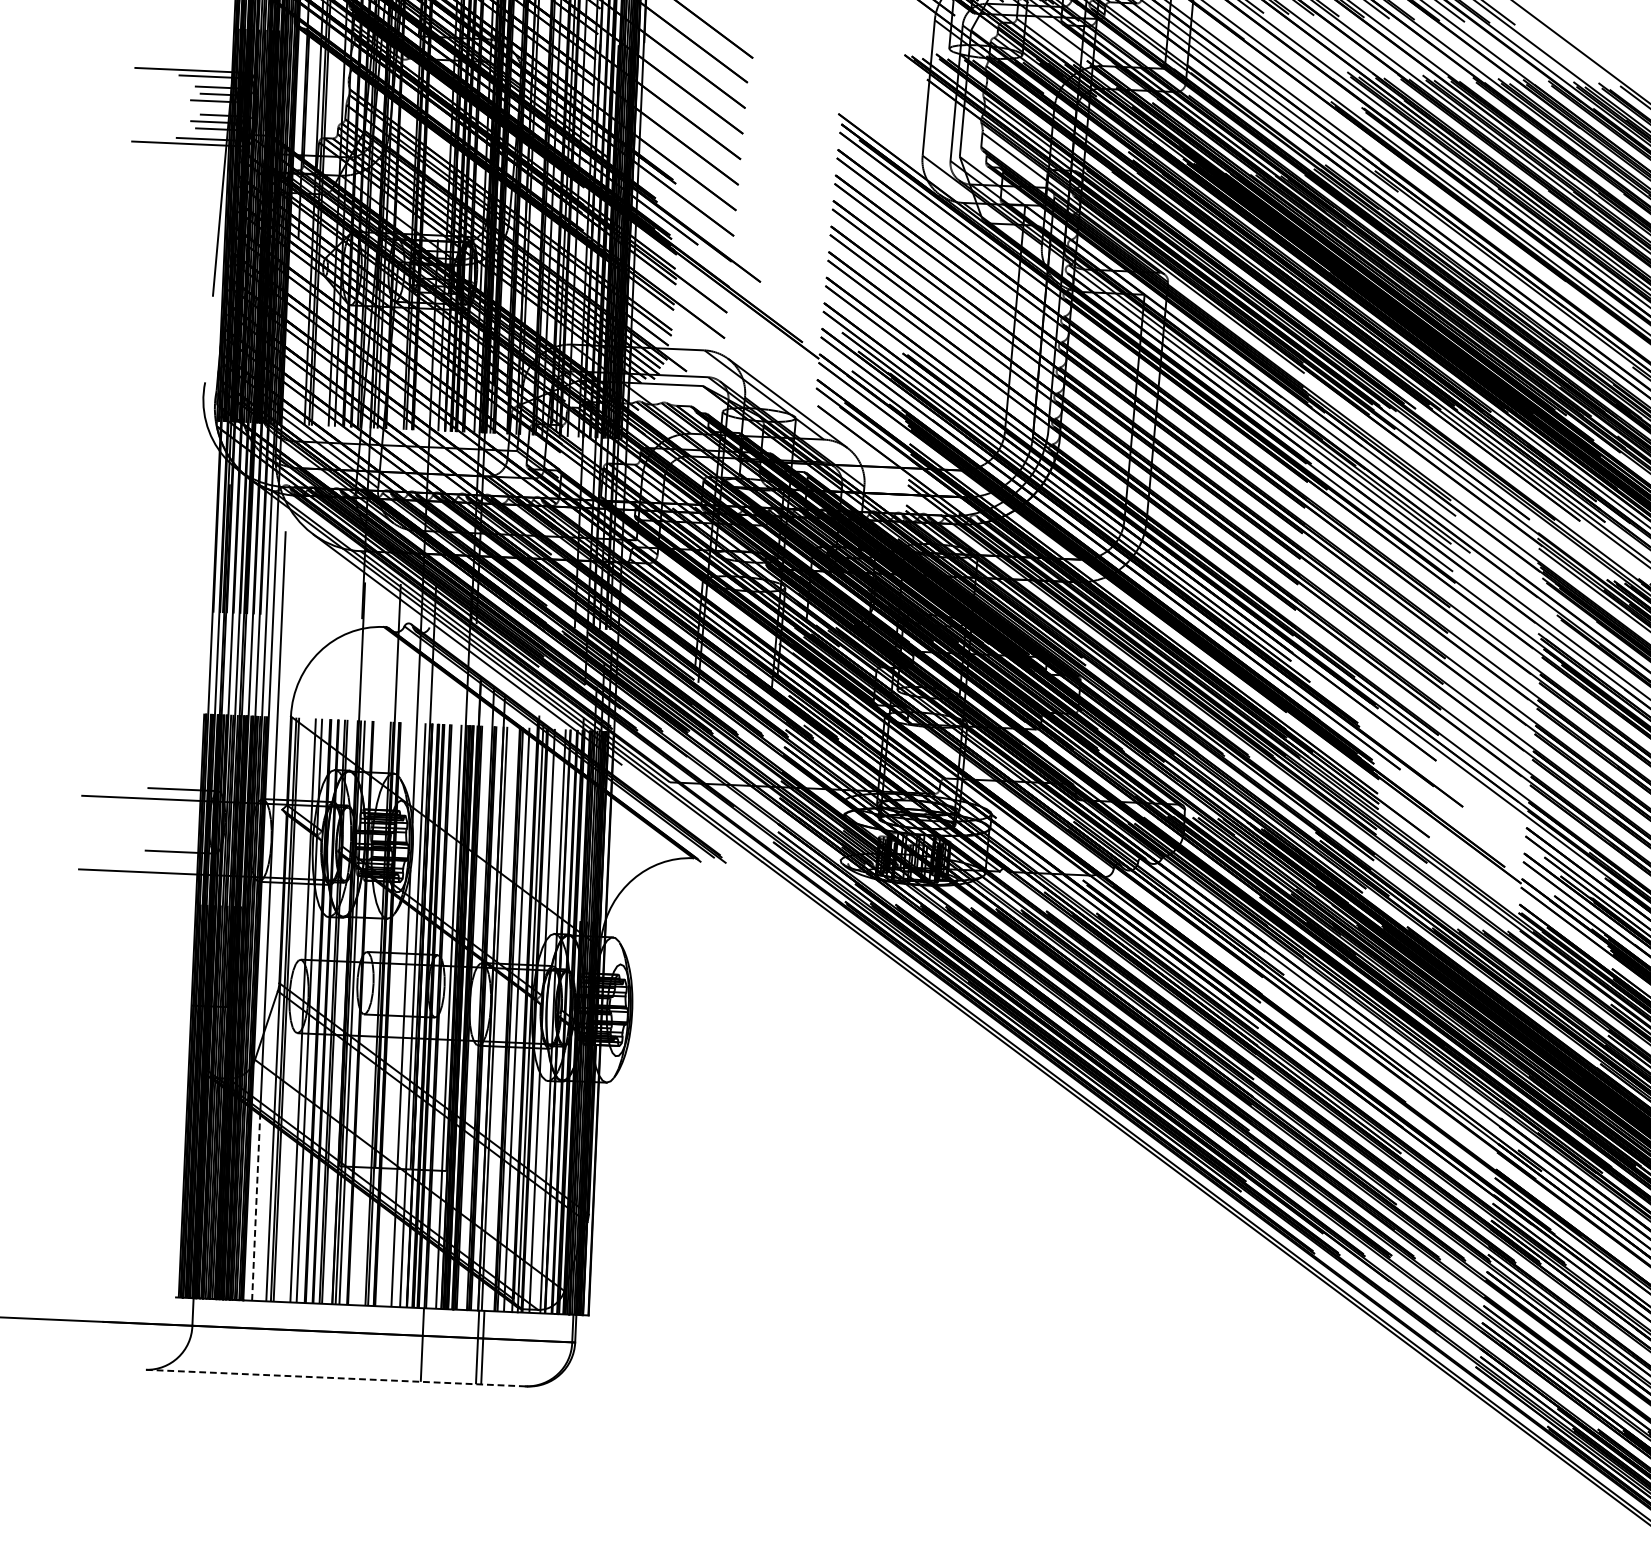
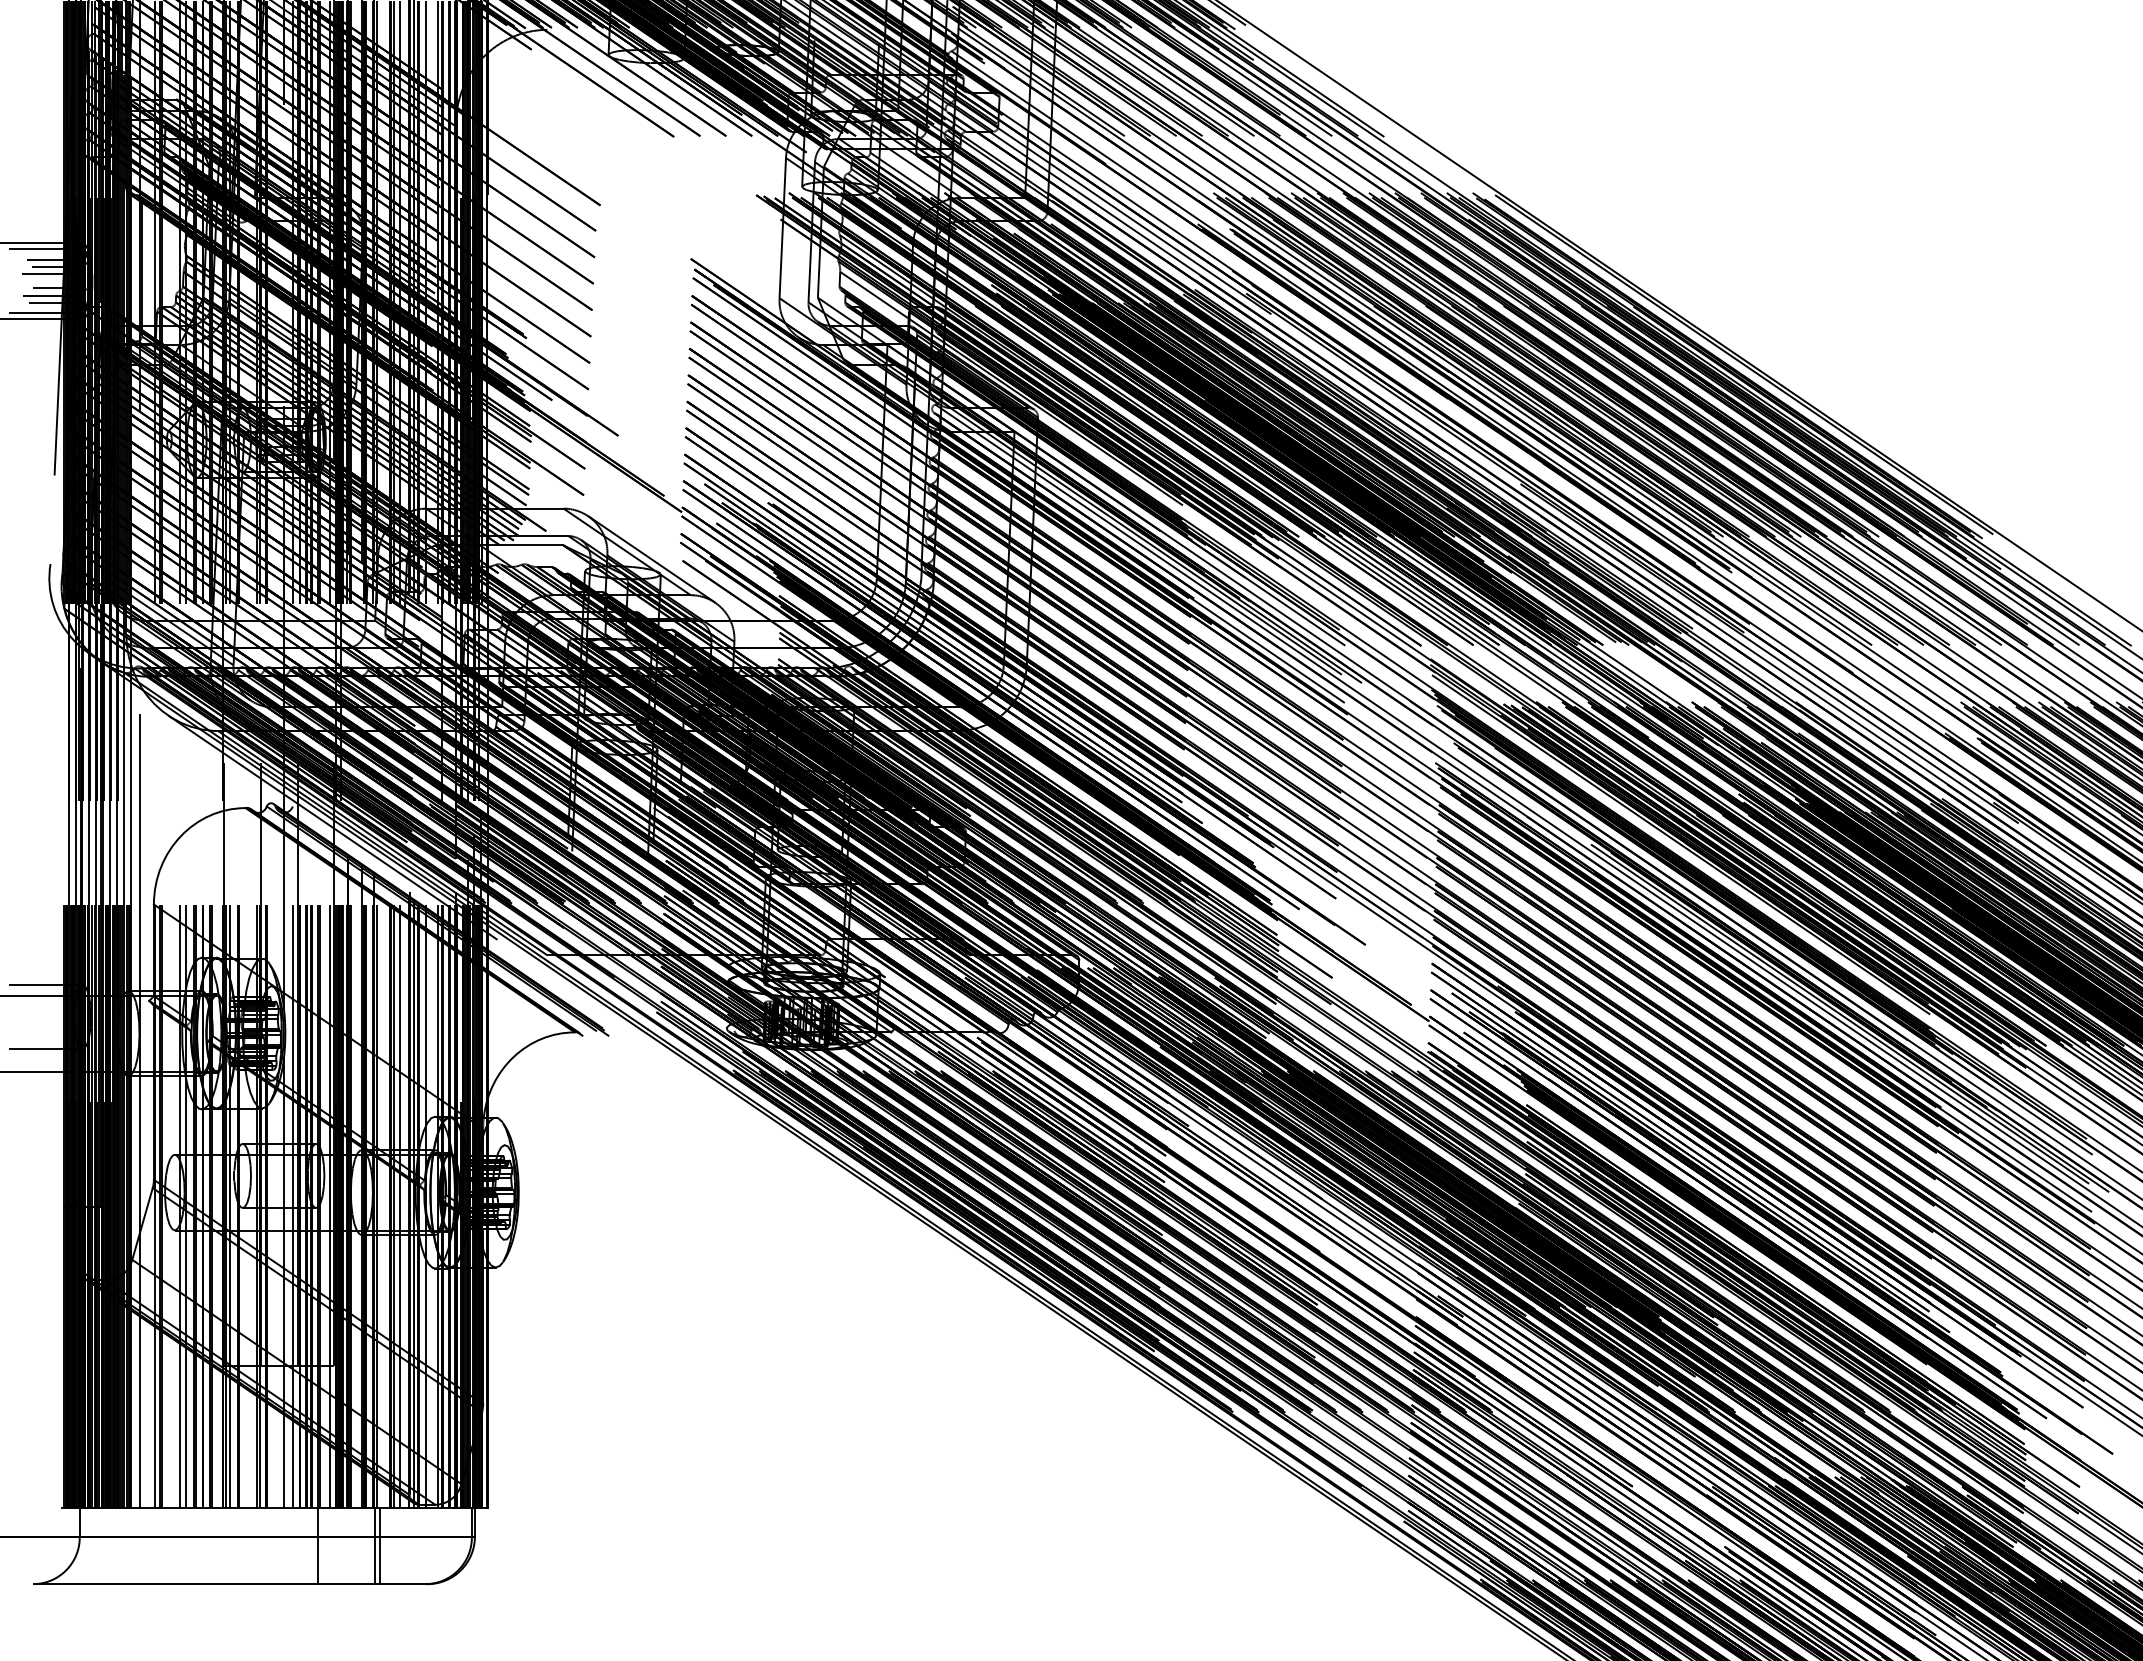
line: (256, 1208) -> (140, 1412), dashed -> solid
line: (335, 1378) -> (229, 1584), dashed -> solid

